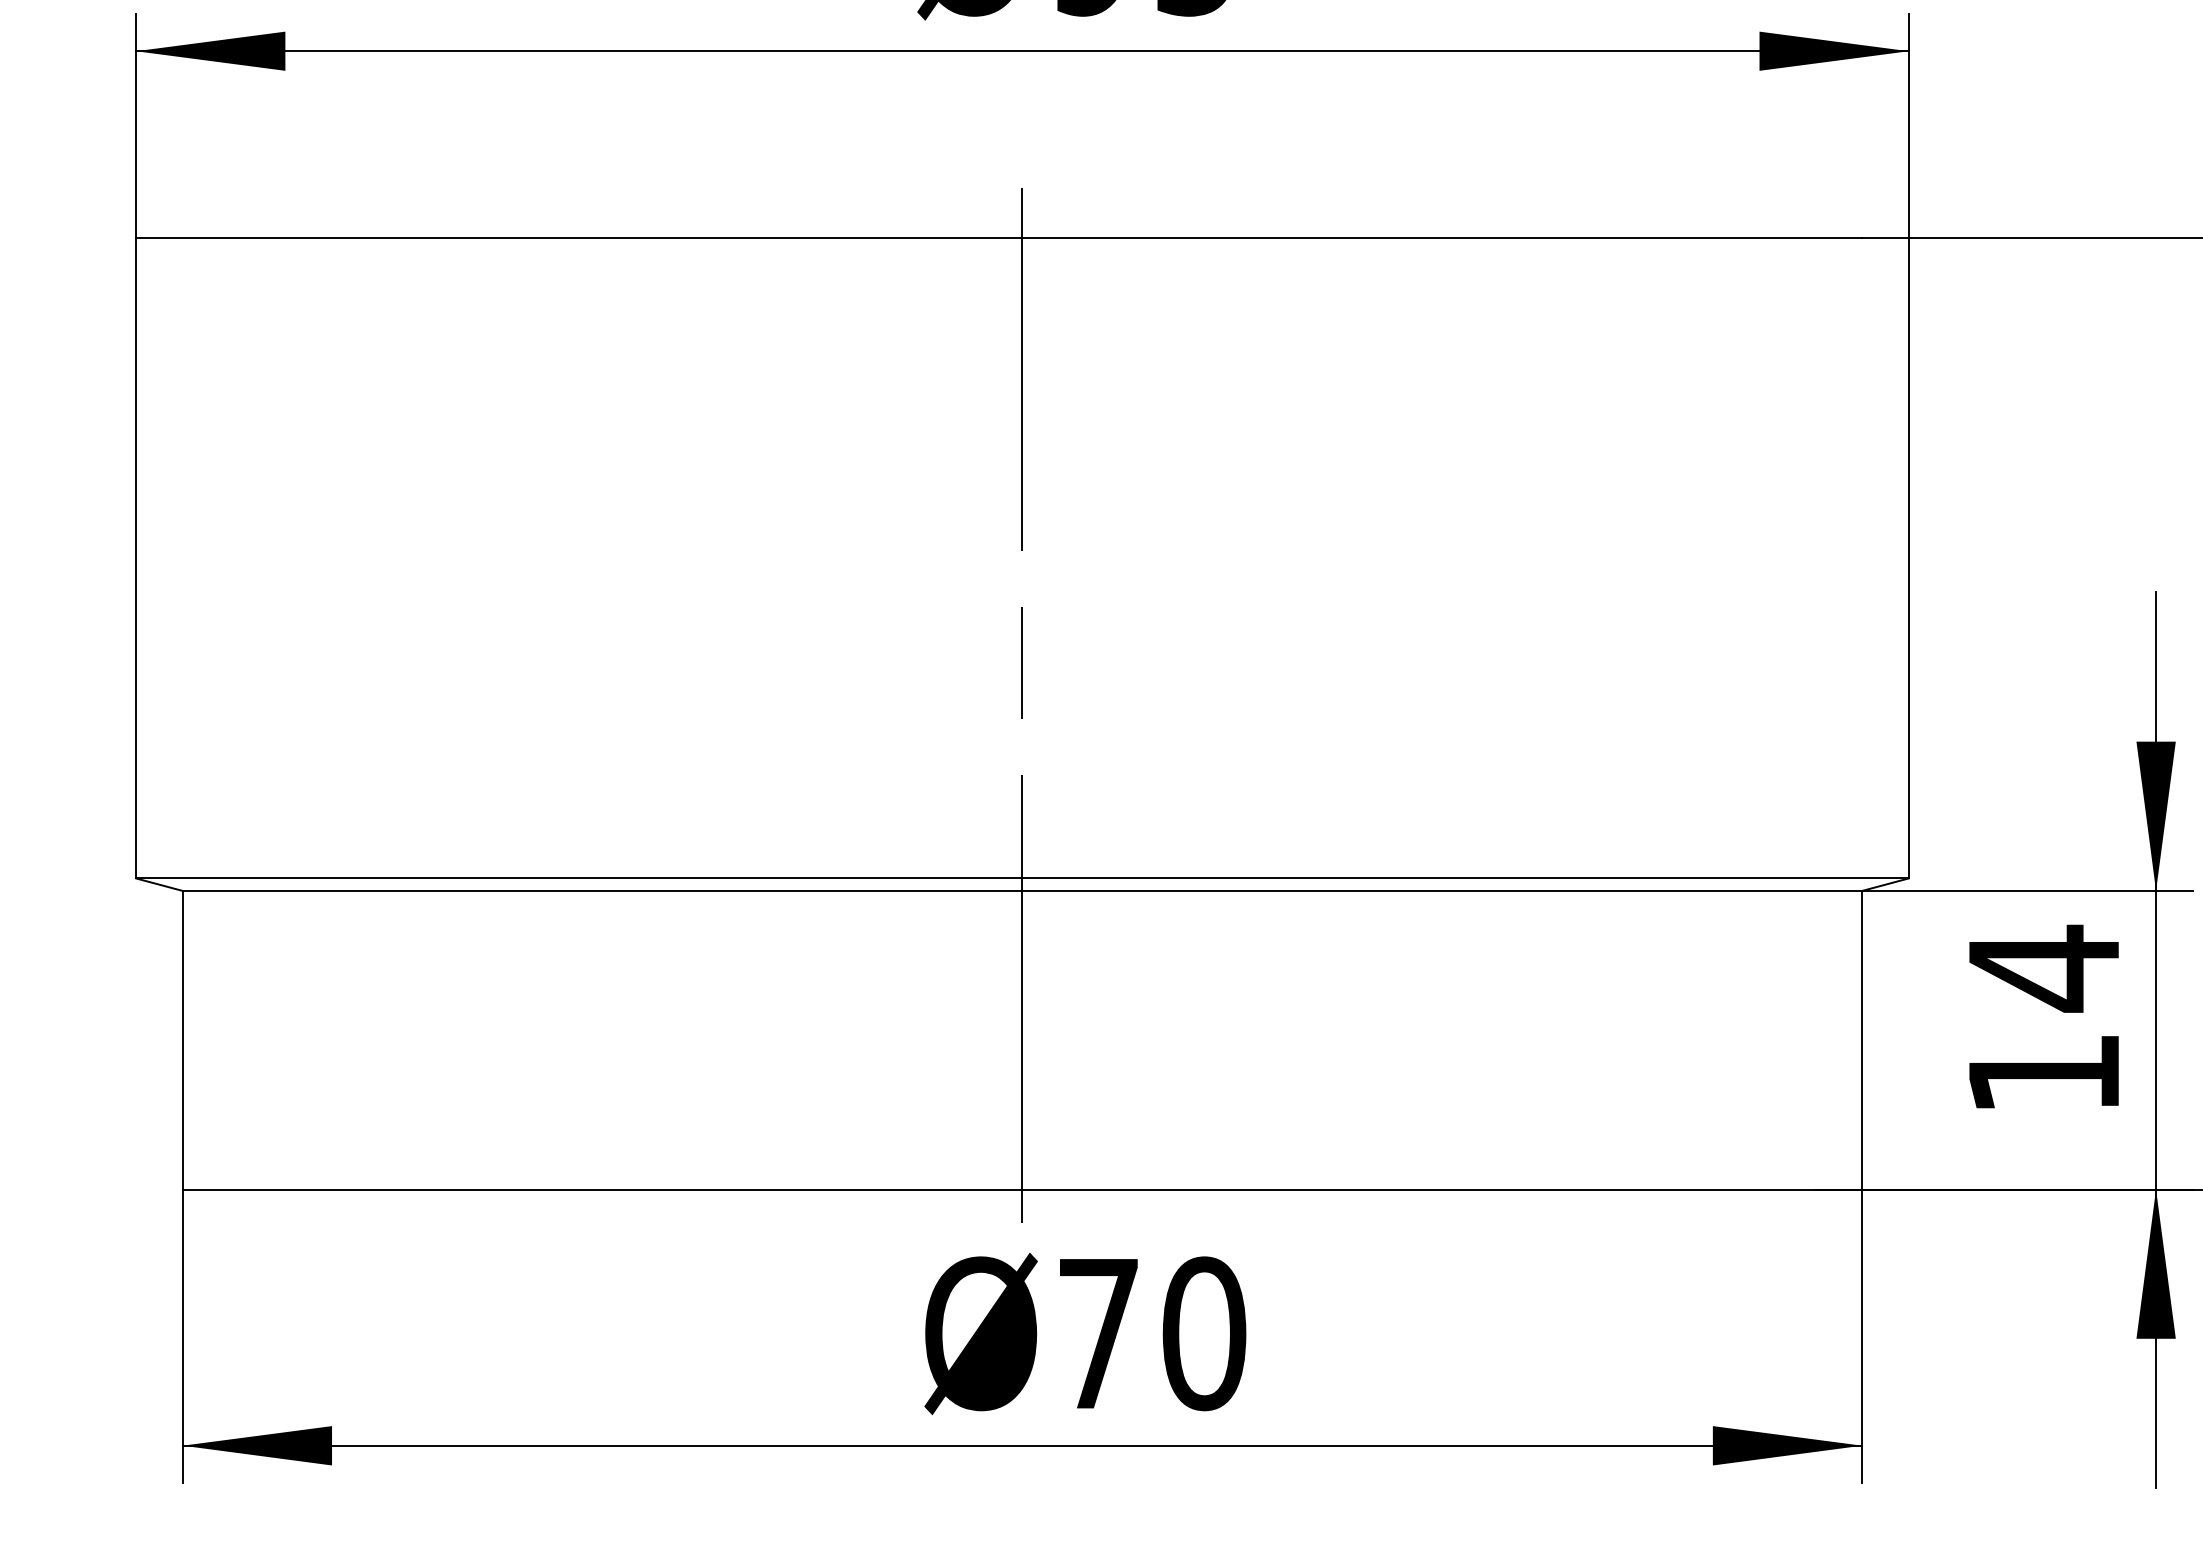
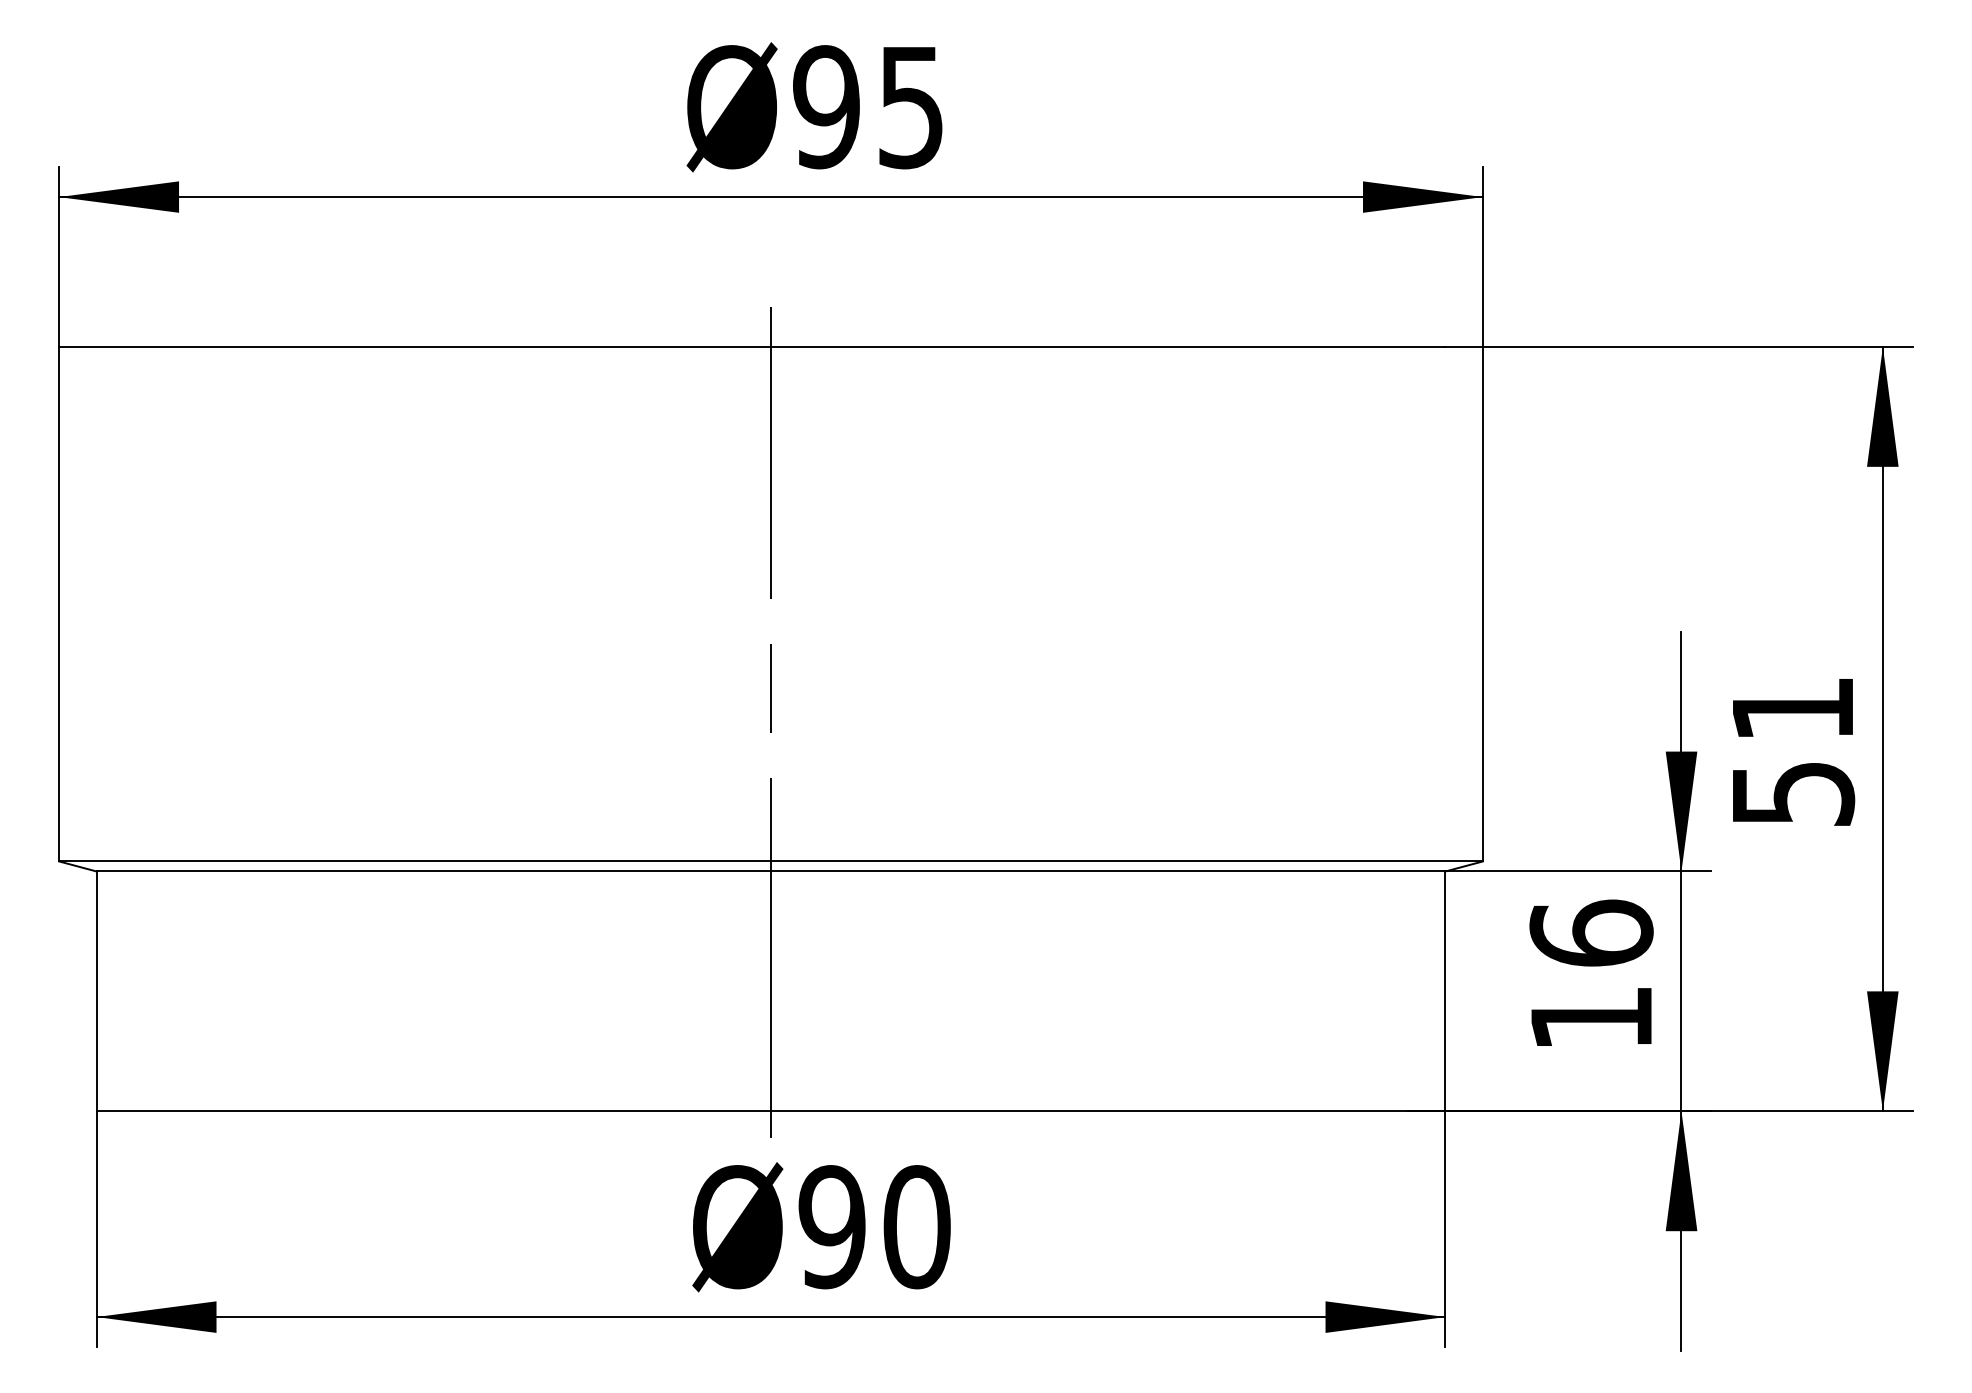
text: (2044, 968) -> (1591, 933), 14 -> 16
text: (1097, 1334) -> (831, 1227), 70 -> 90

